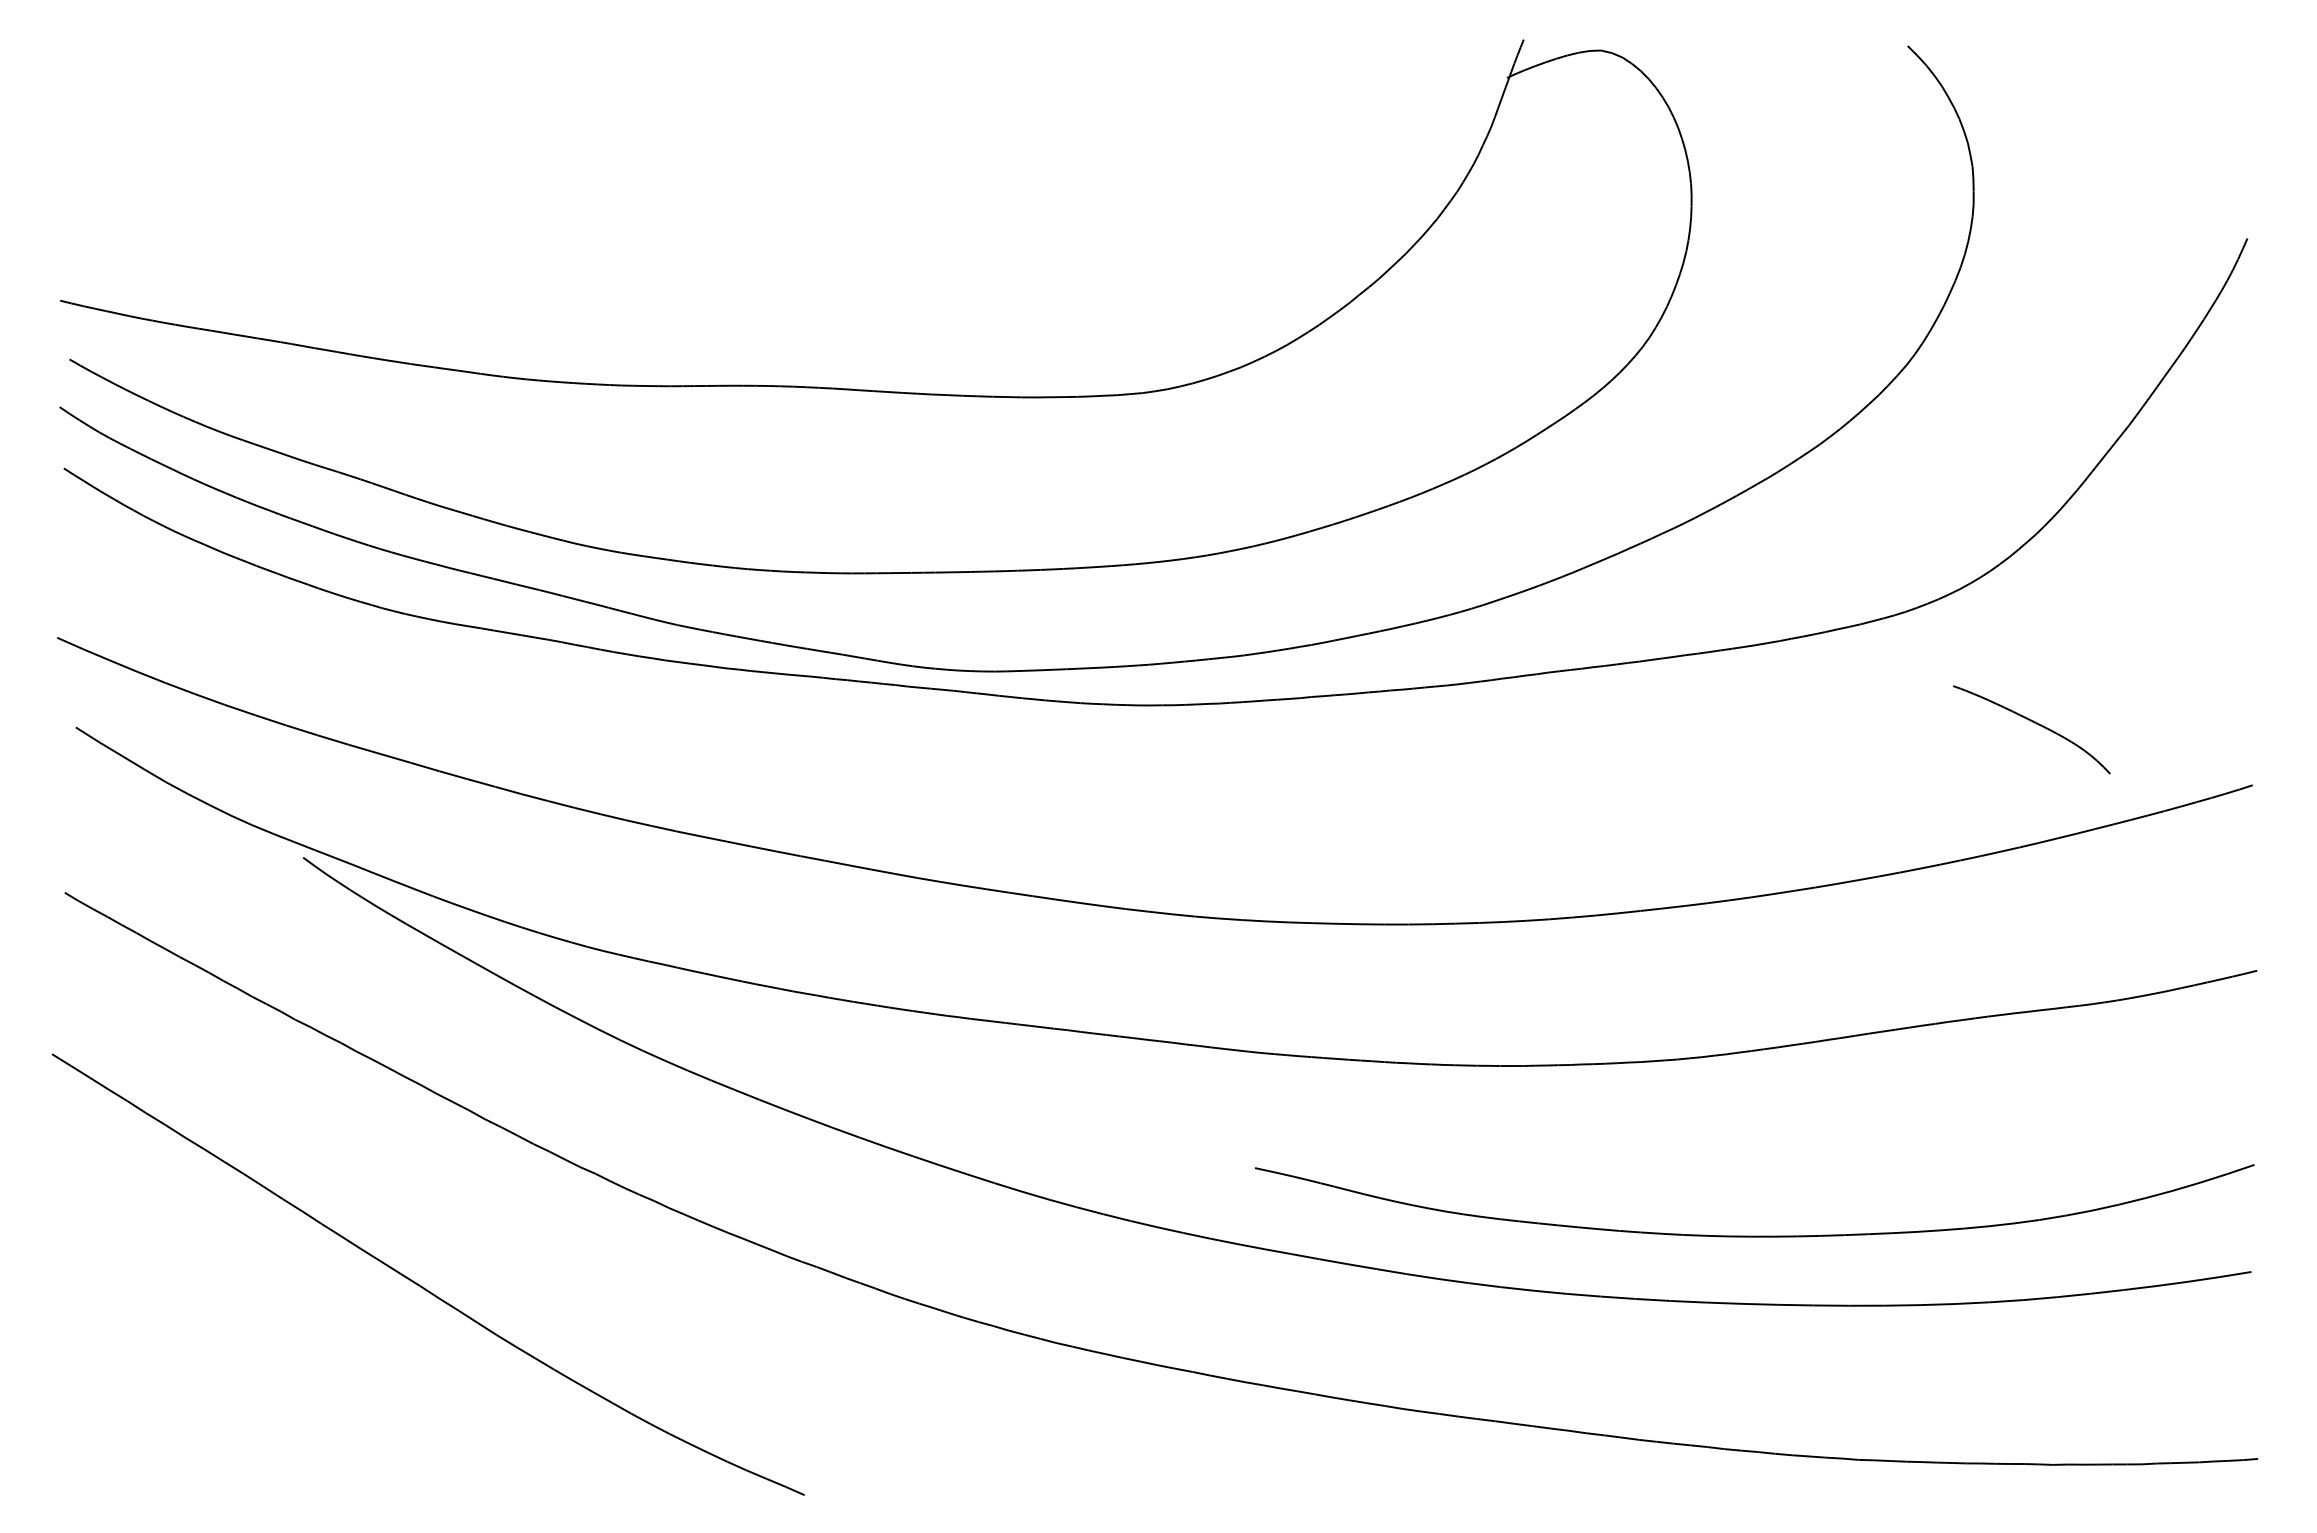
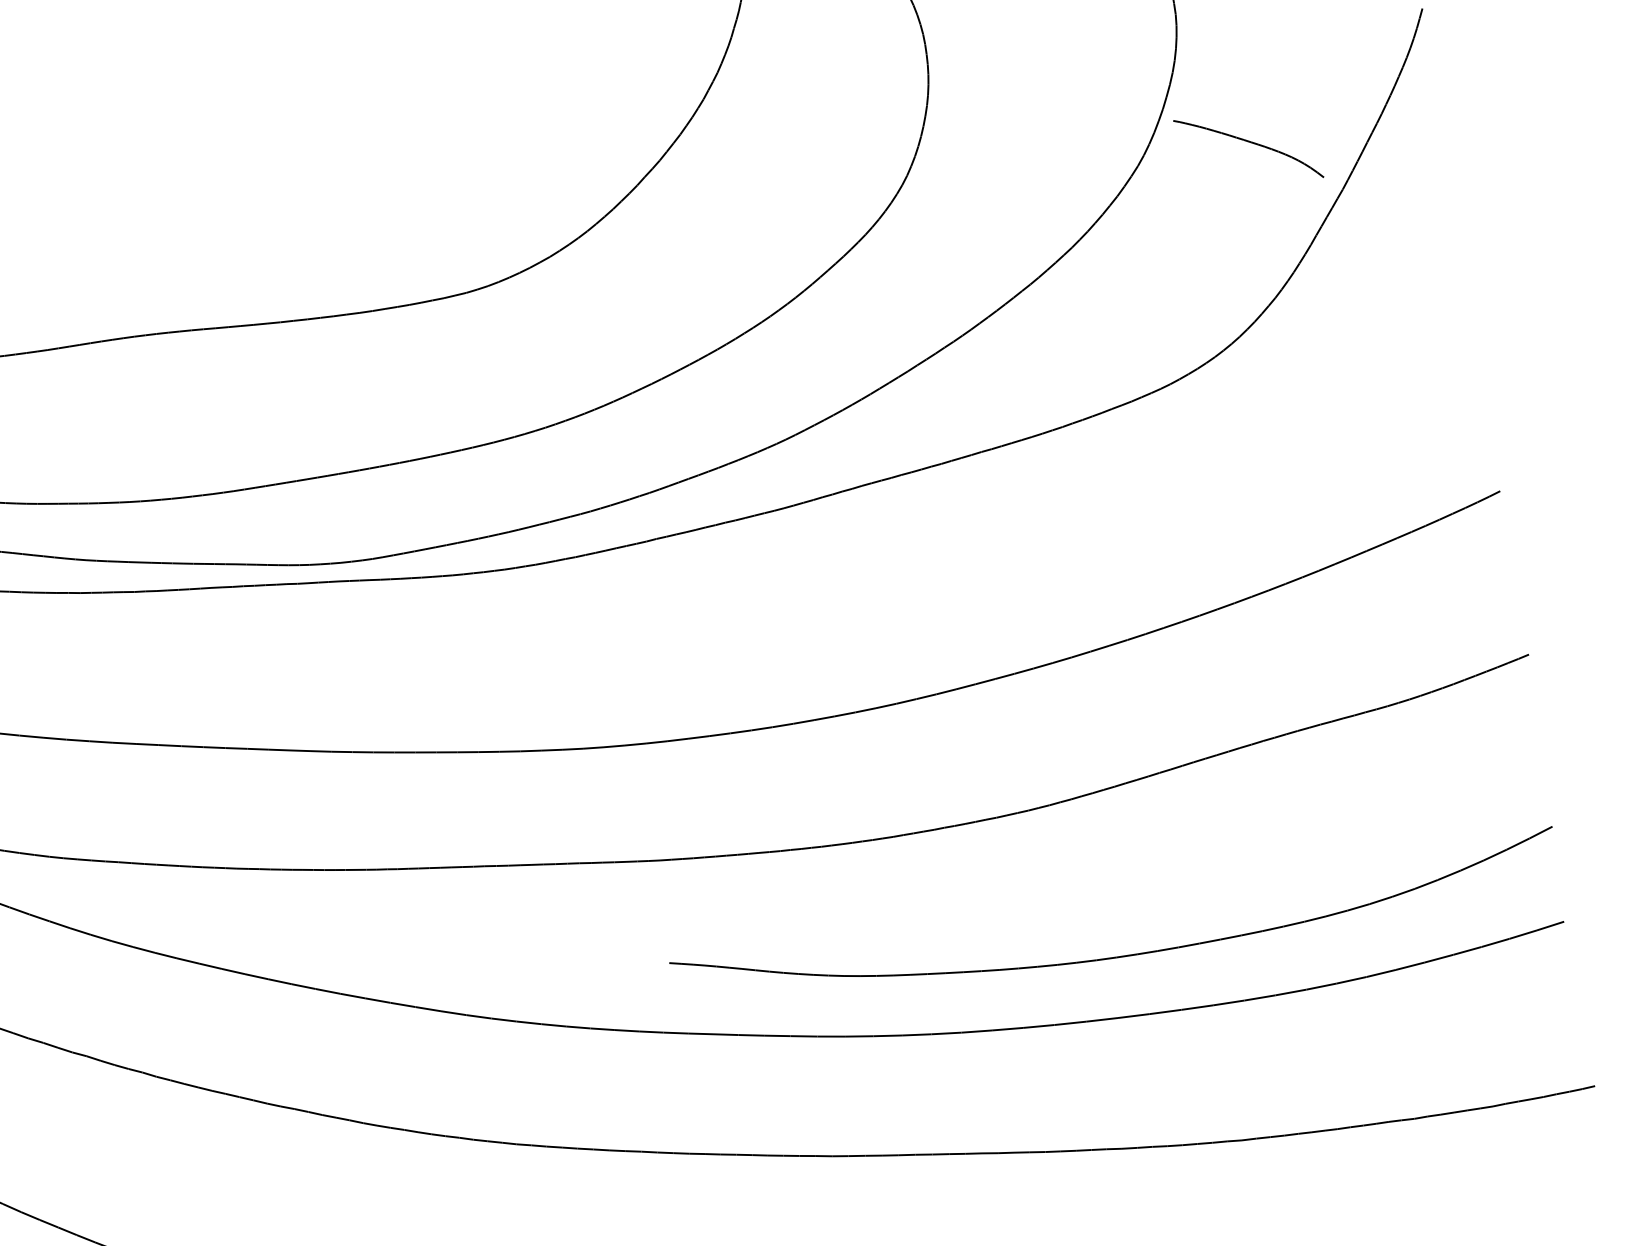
part: (2034, 723) -> (1250, 143), moved

